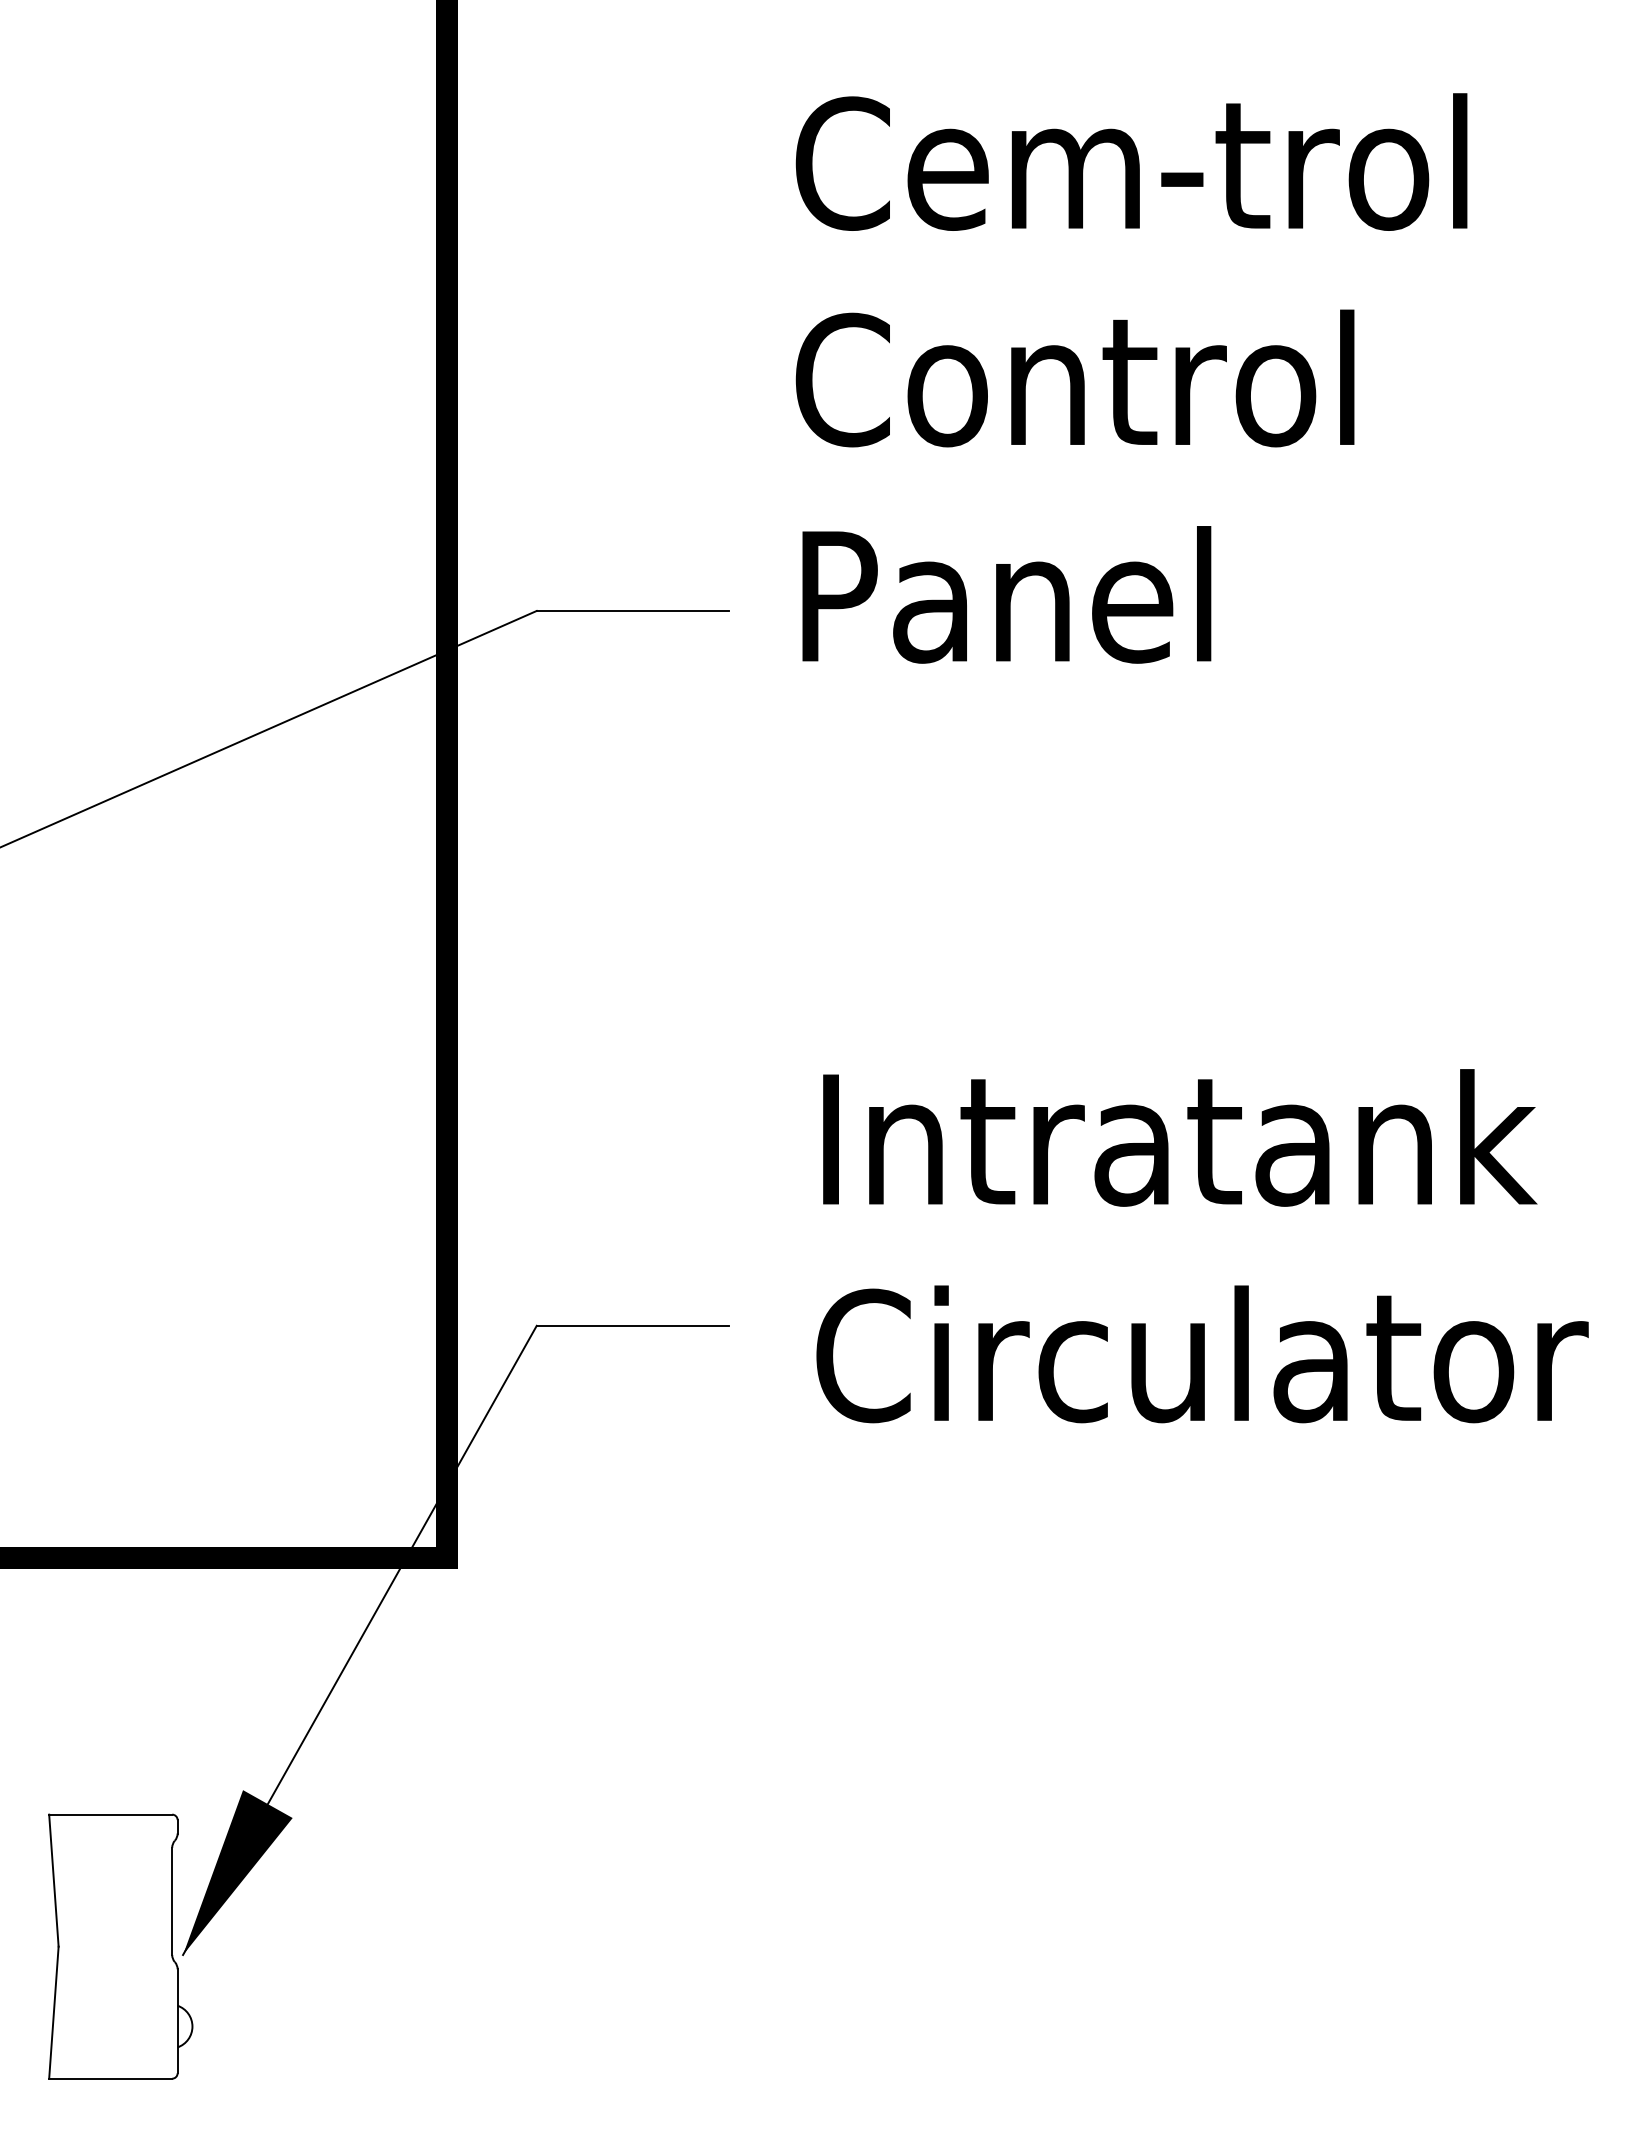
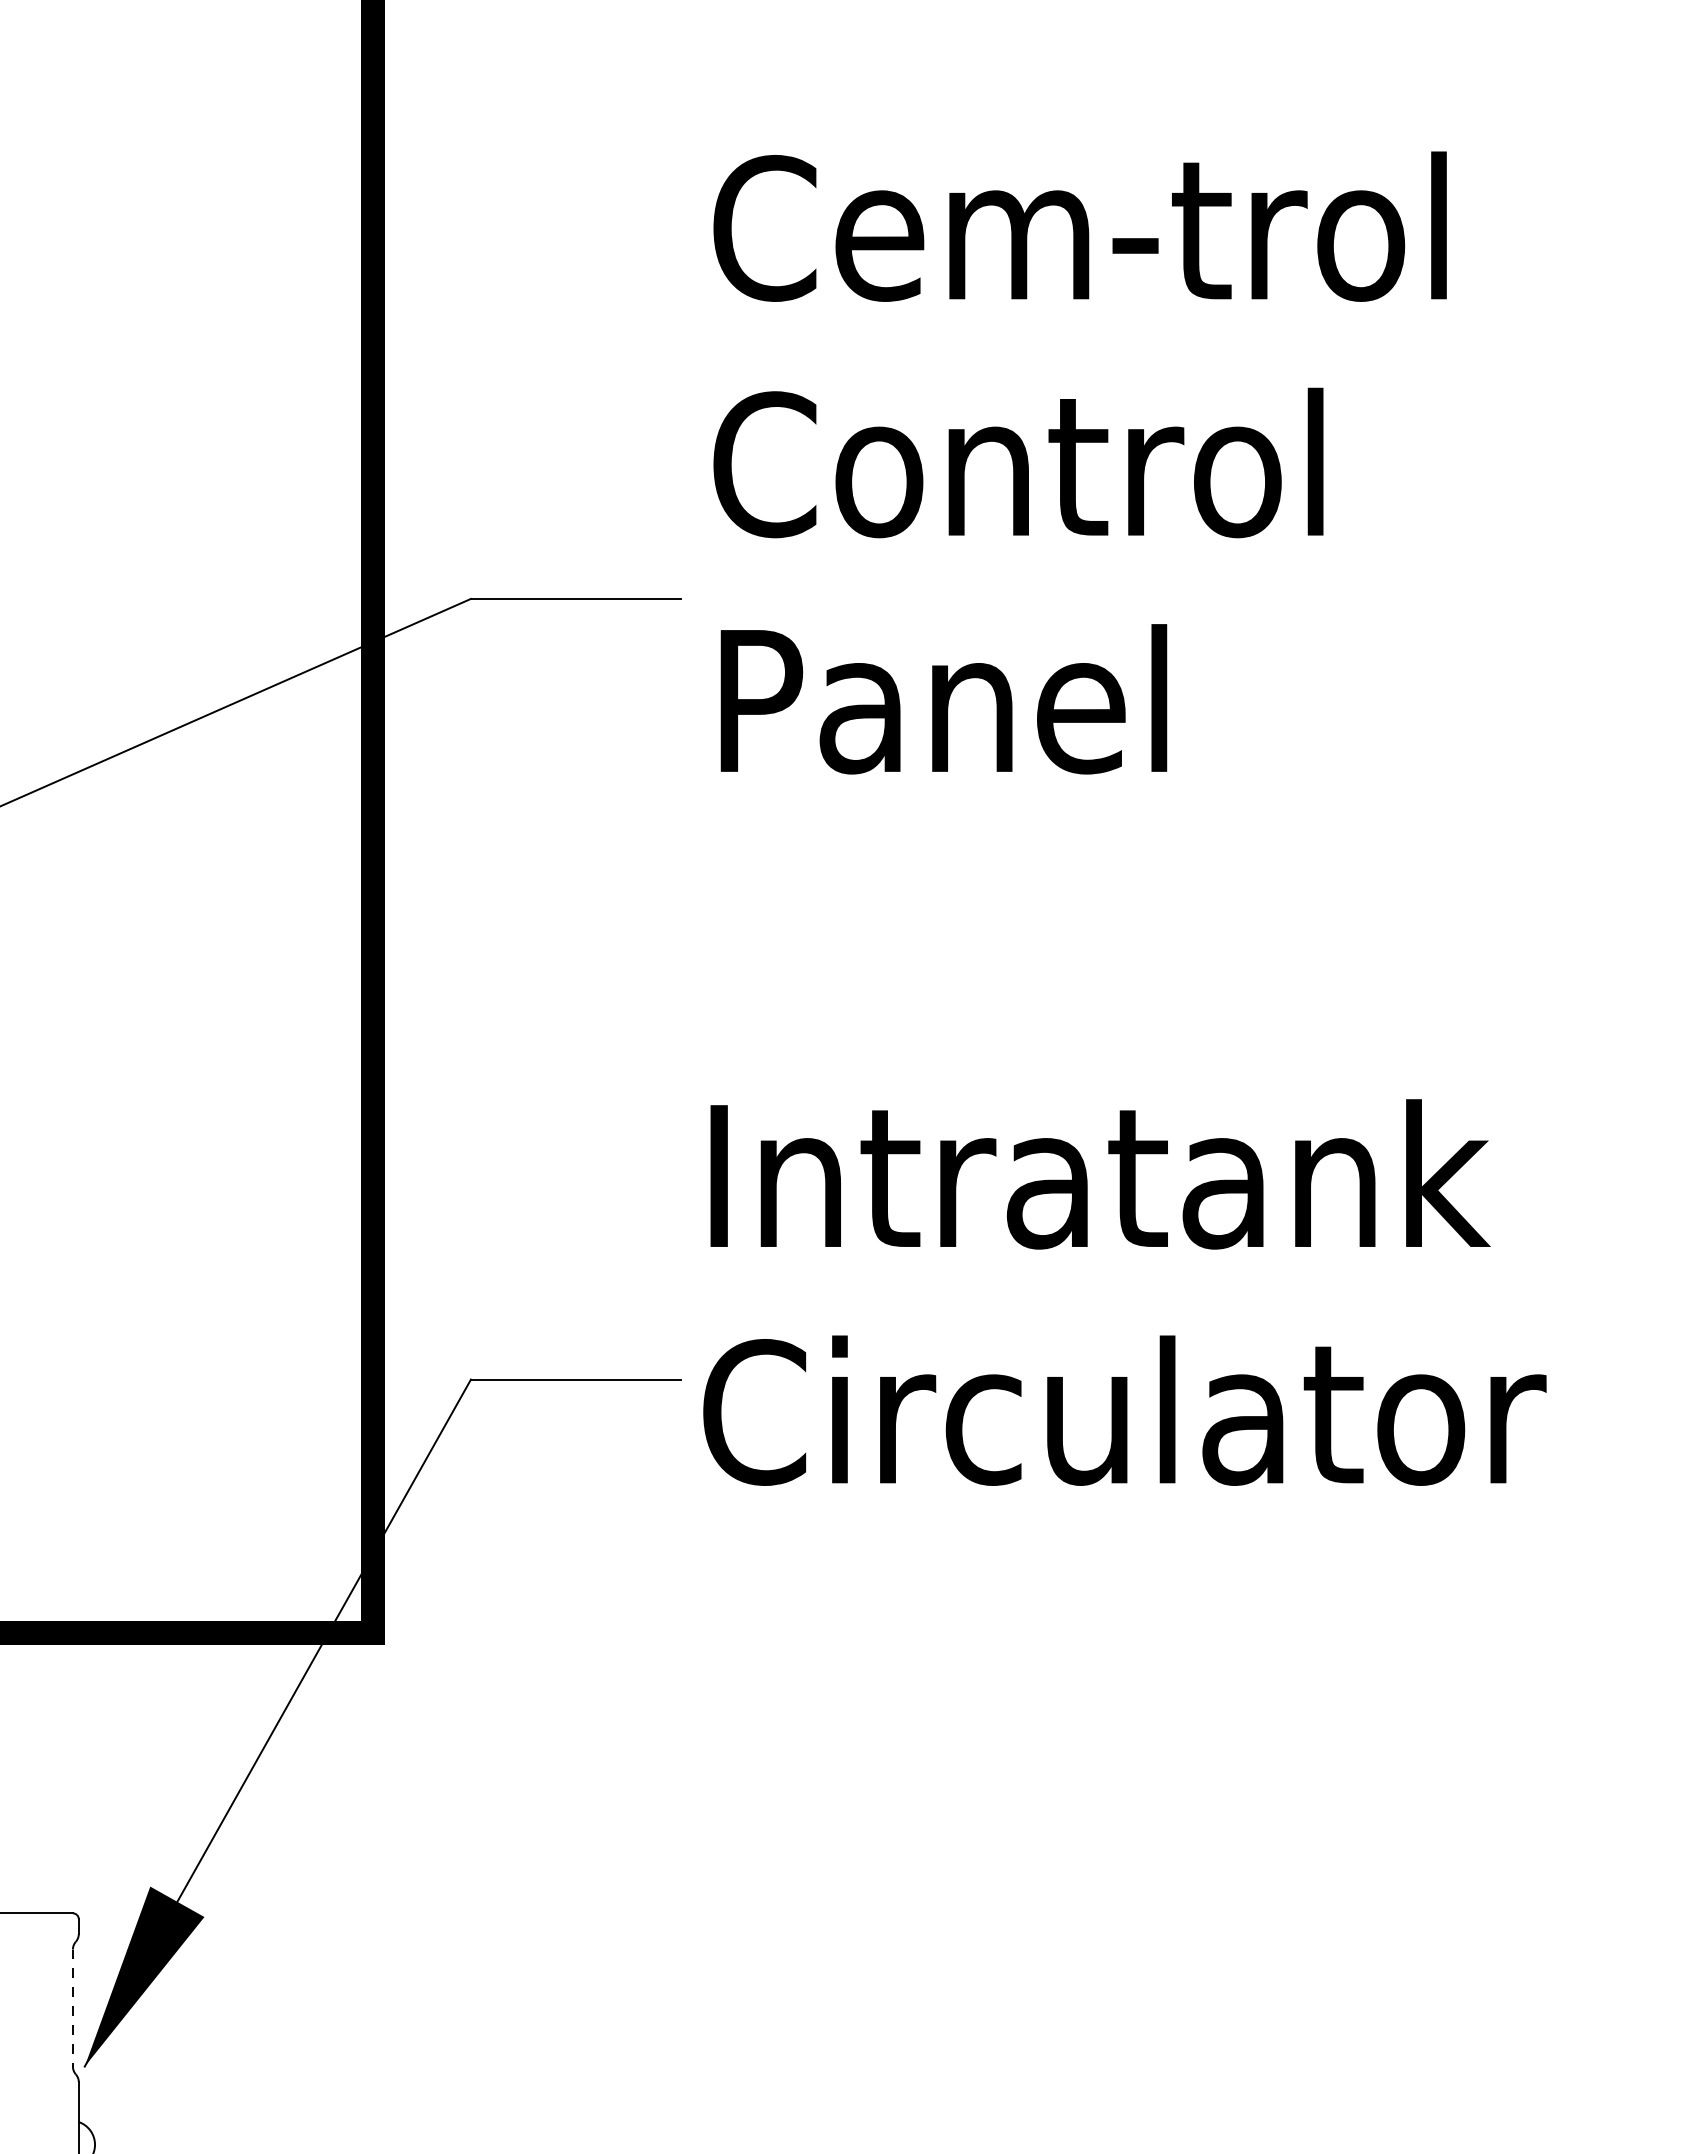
text: (1131, 378) -> (1080, 463), moved
text: (1202, 1246) -> (1124, 1292), moved
line: (172, 1901) -> (73, 2008), solid -> dashed

